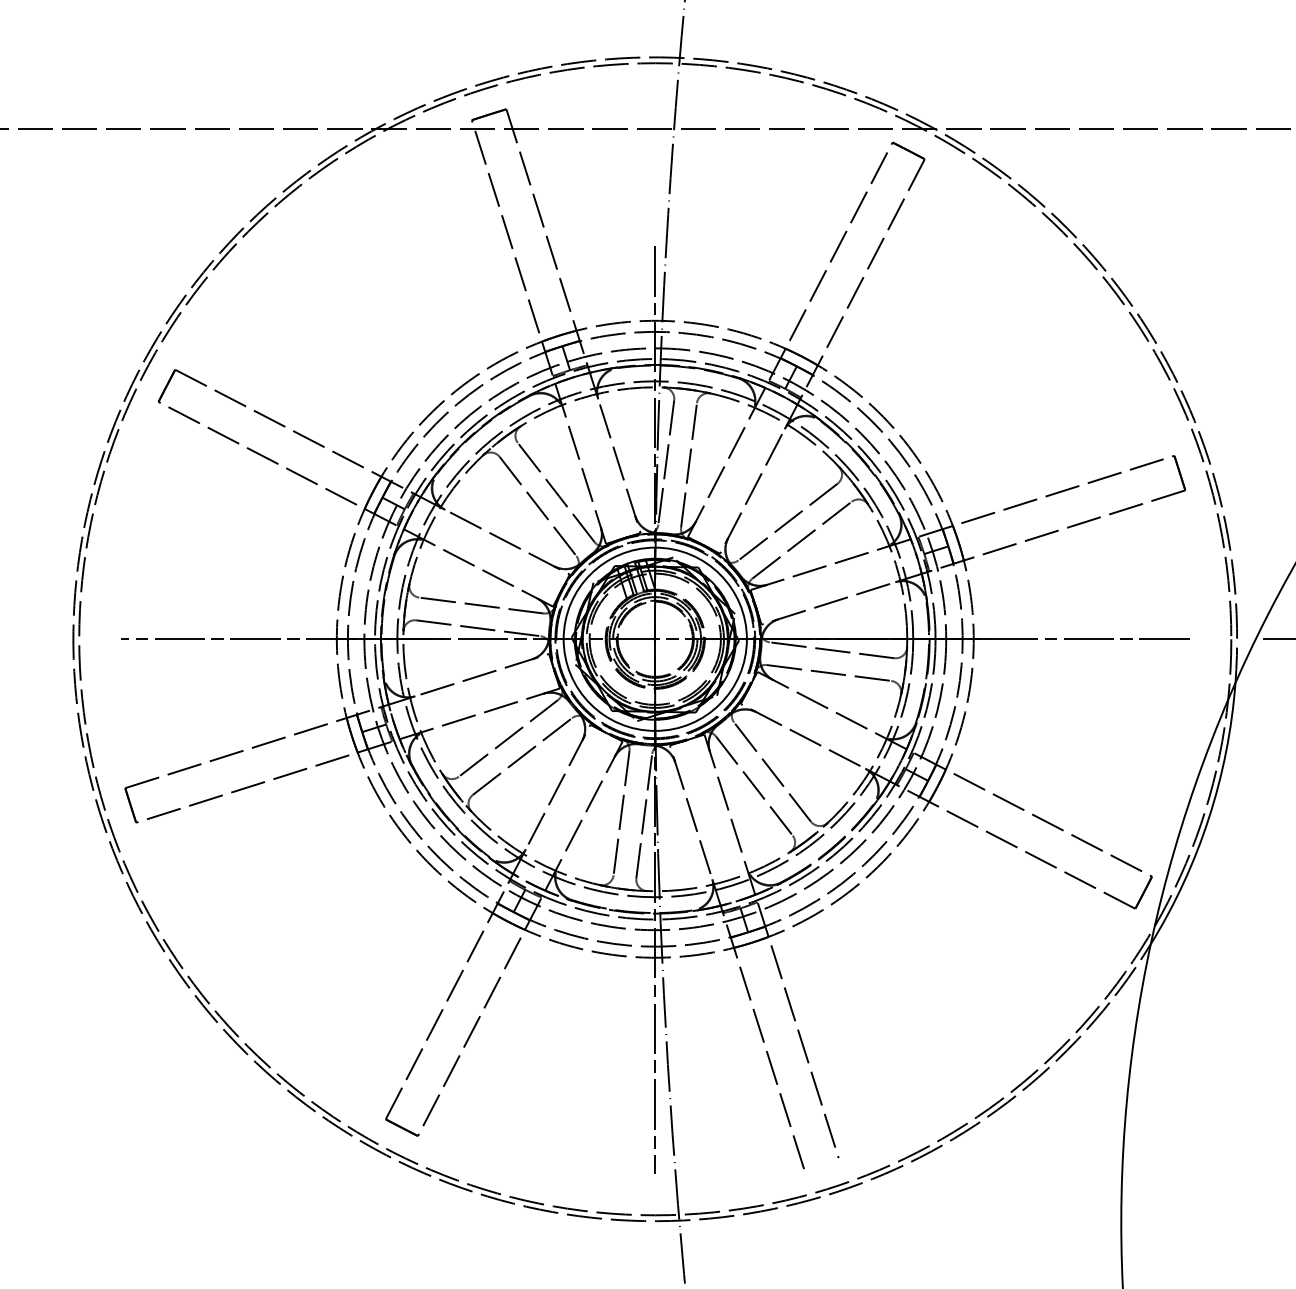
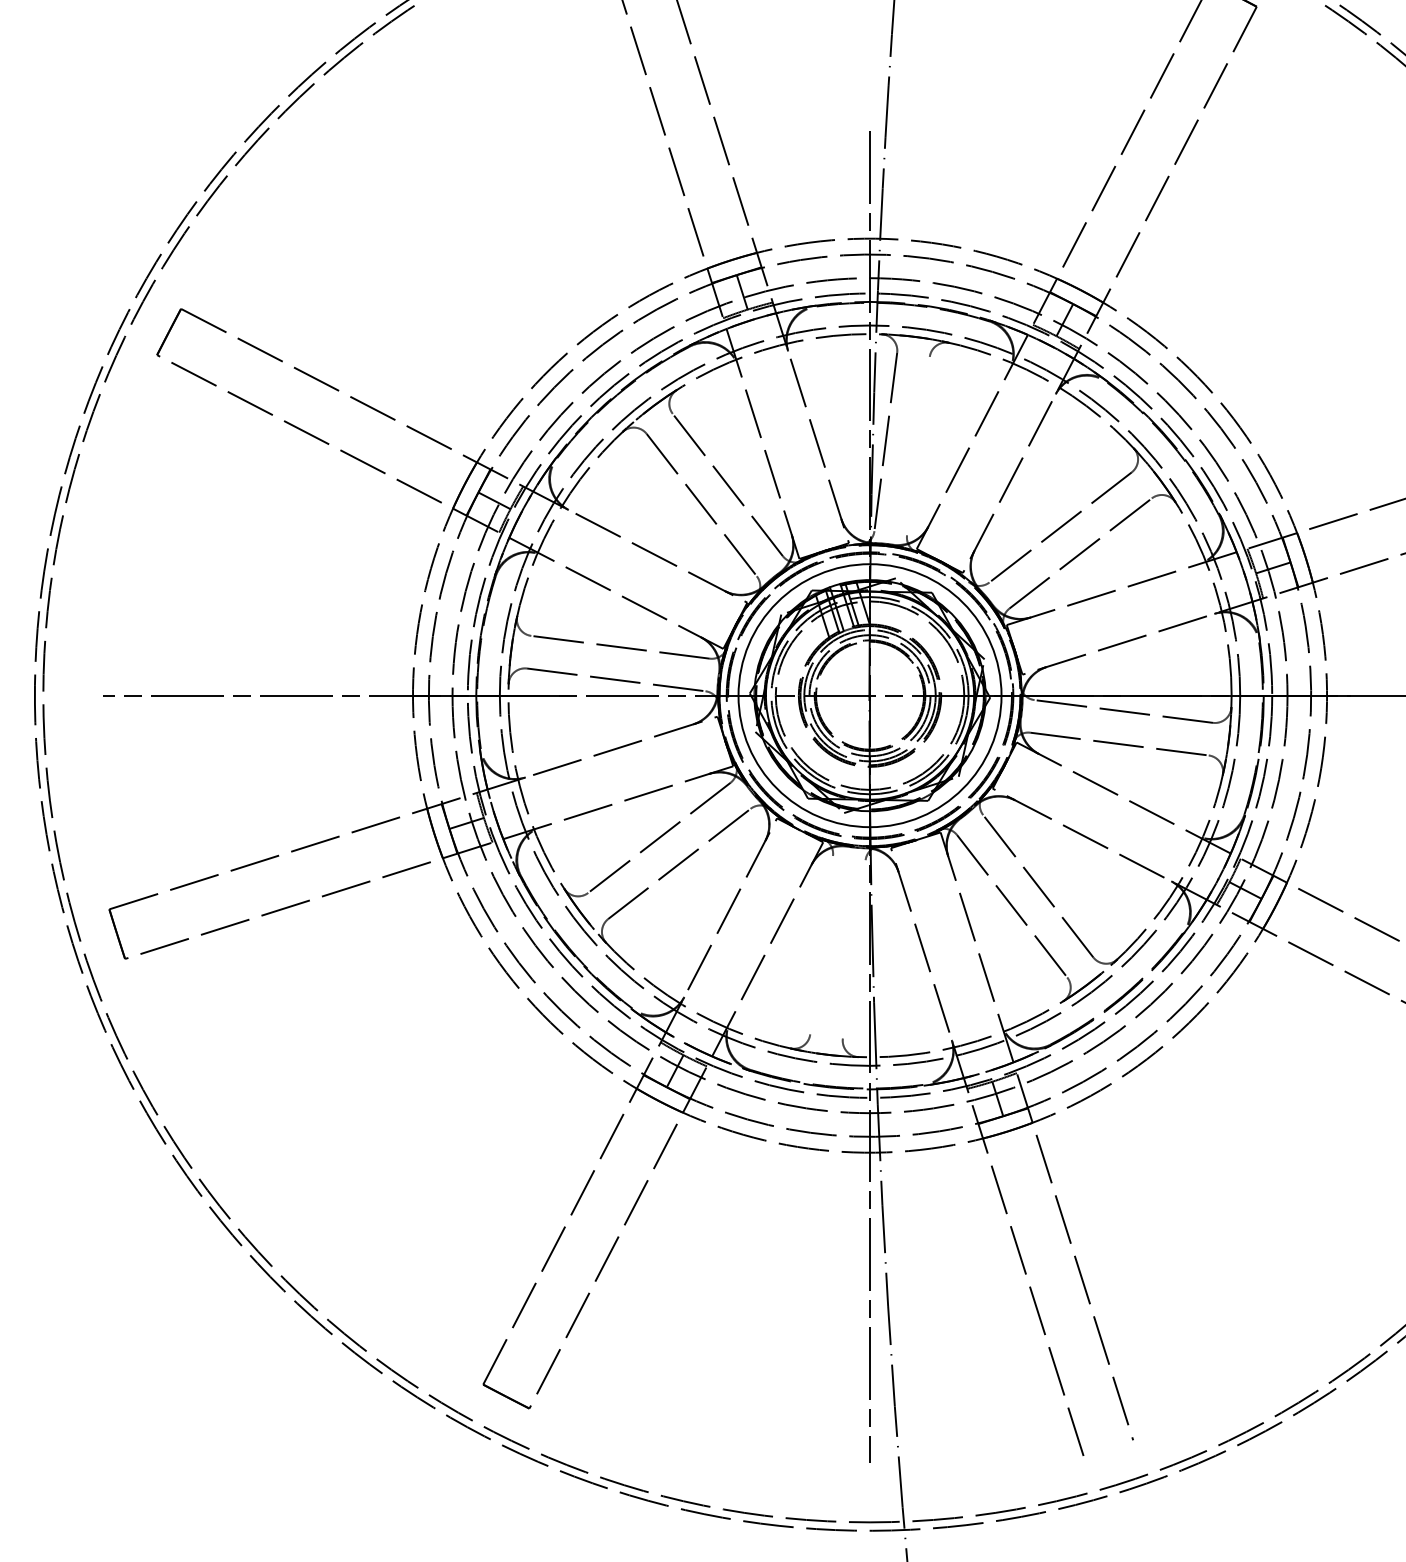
line: (688, 465) -> (917, 446), removed
line: (621, 812) -> (821, 944), removed
line: (644, 815) -> (854, 948), removed

